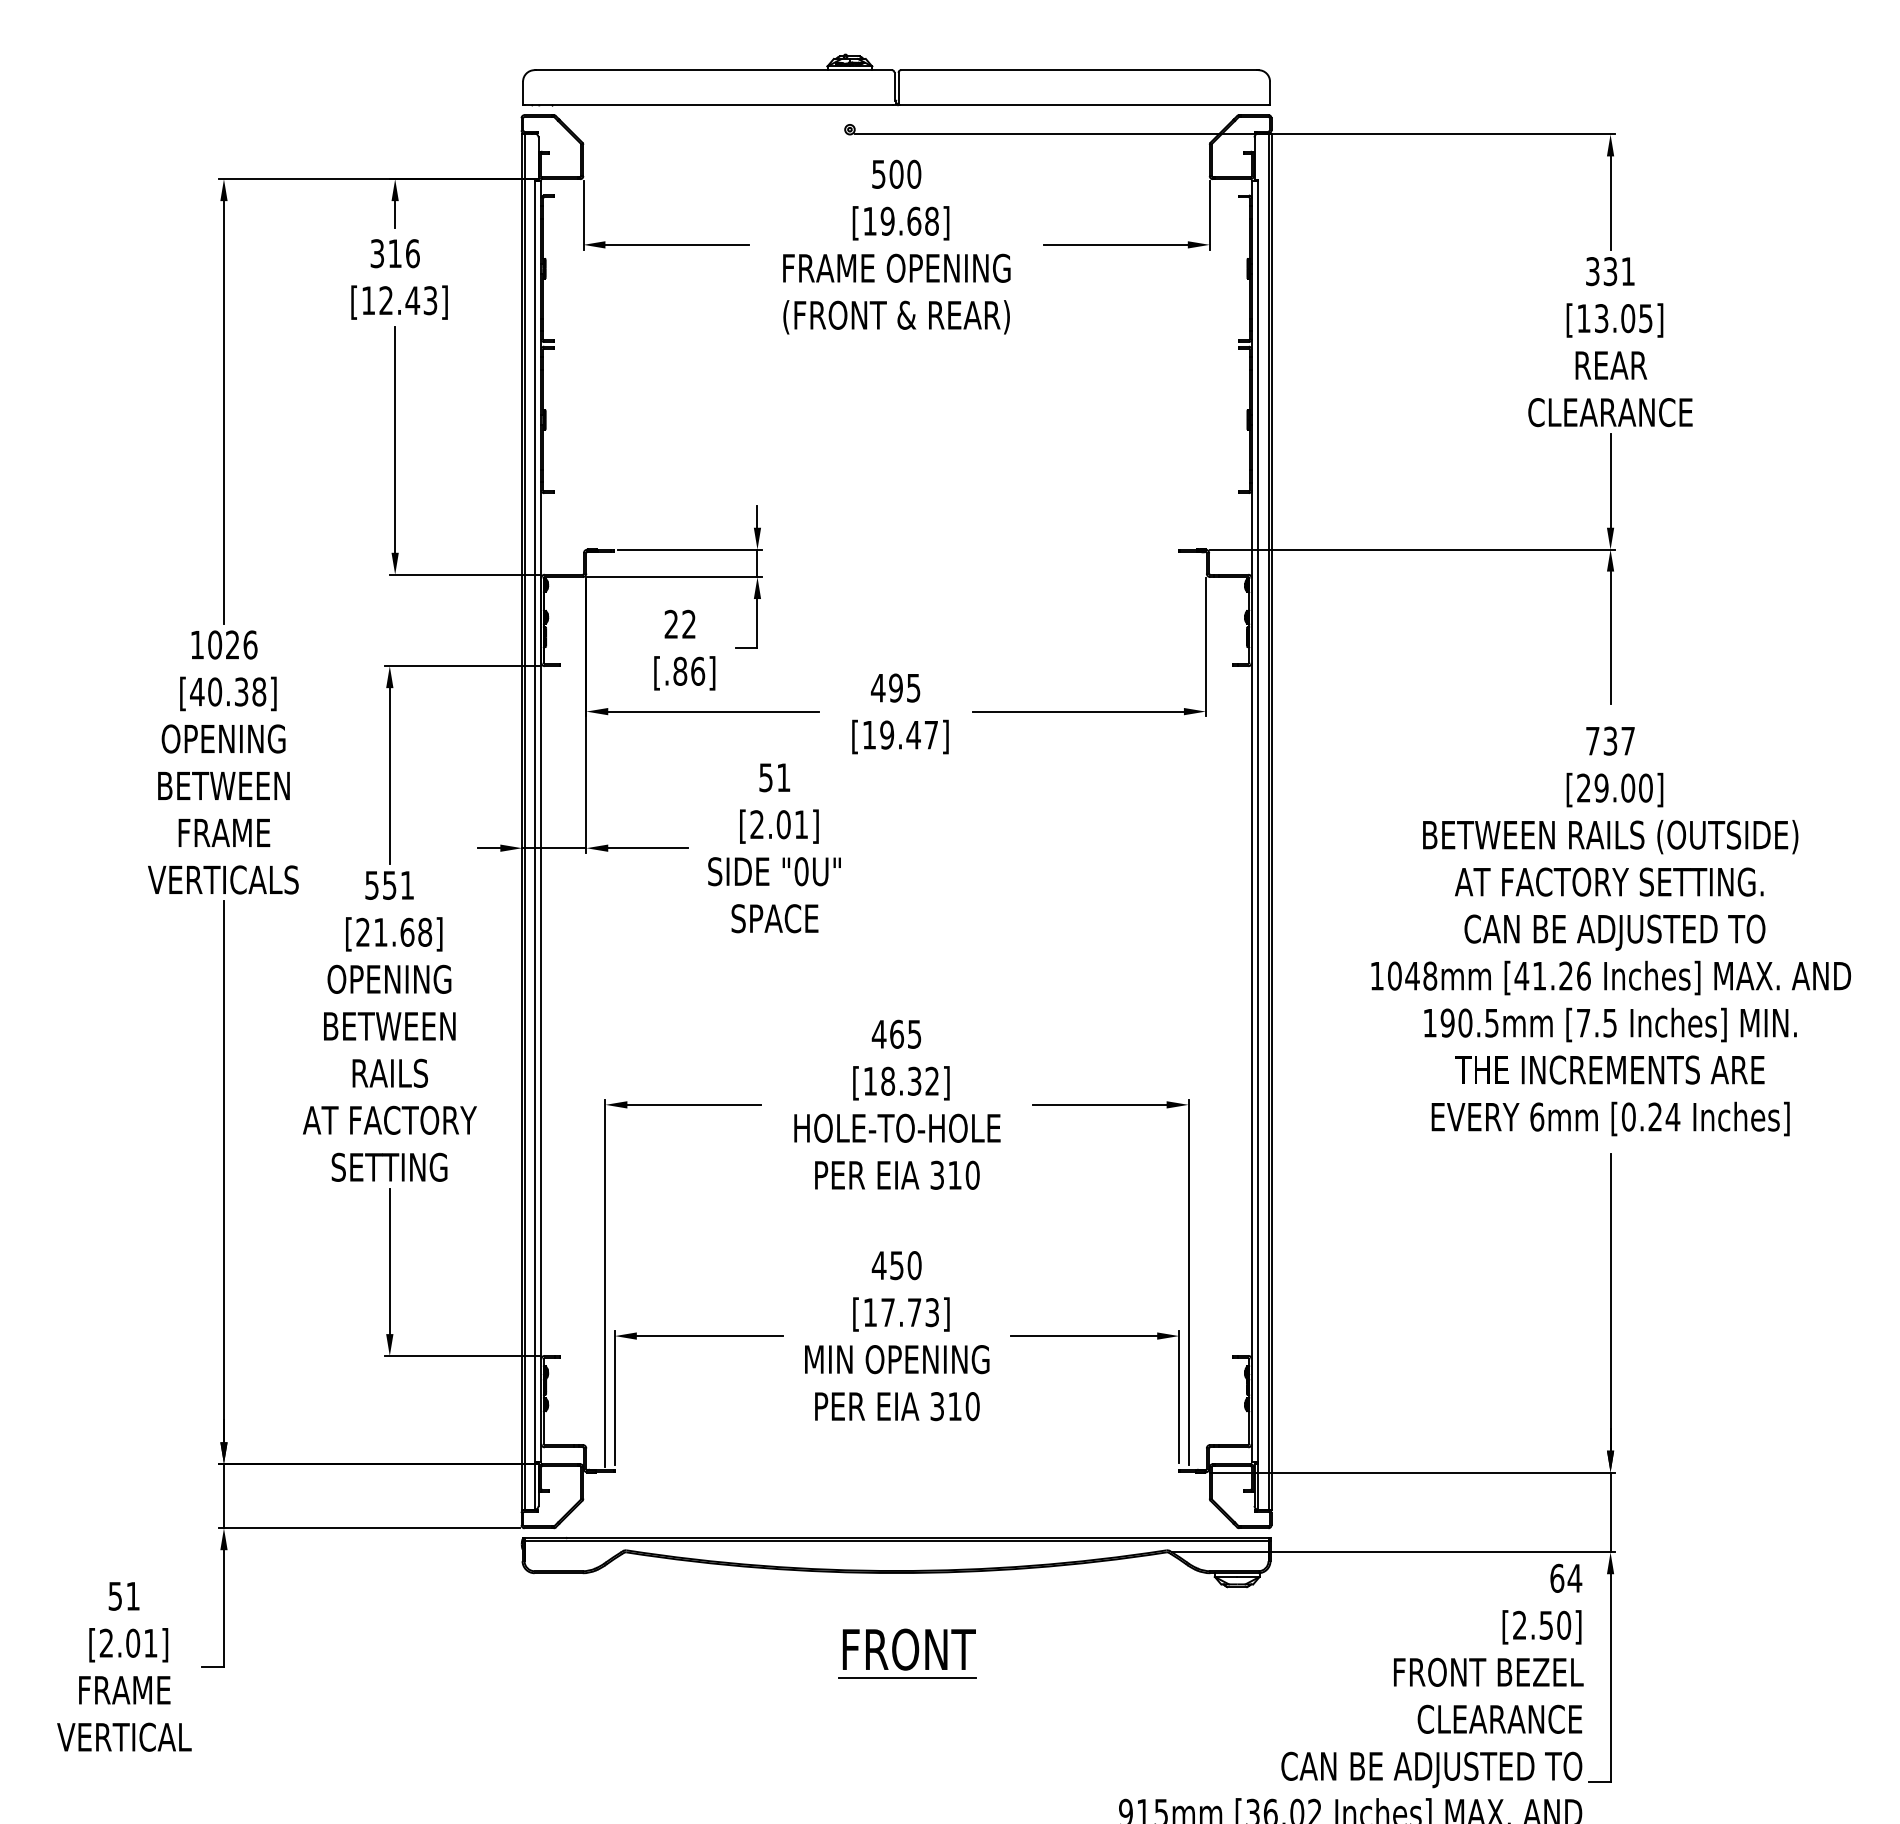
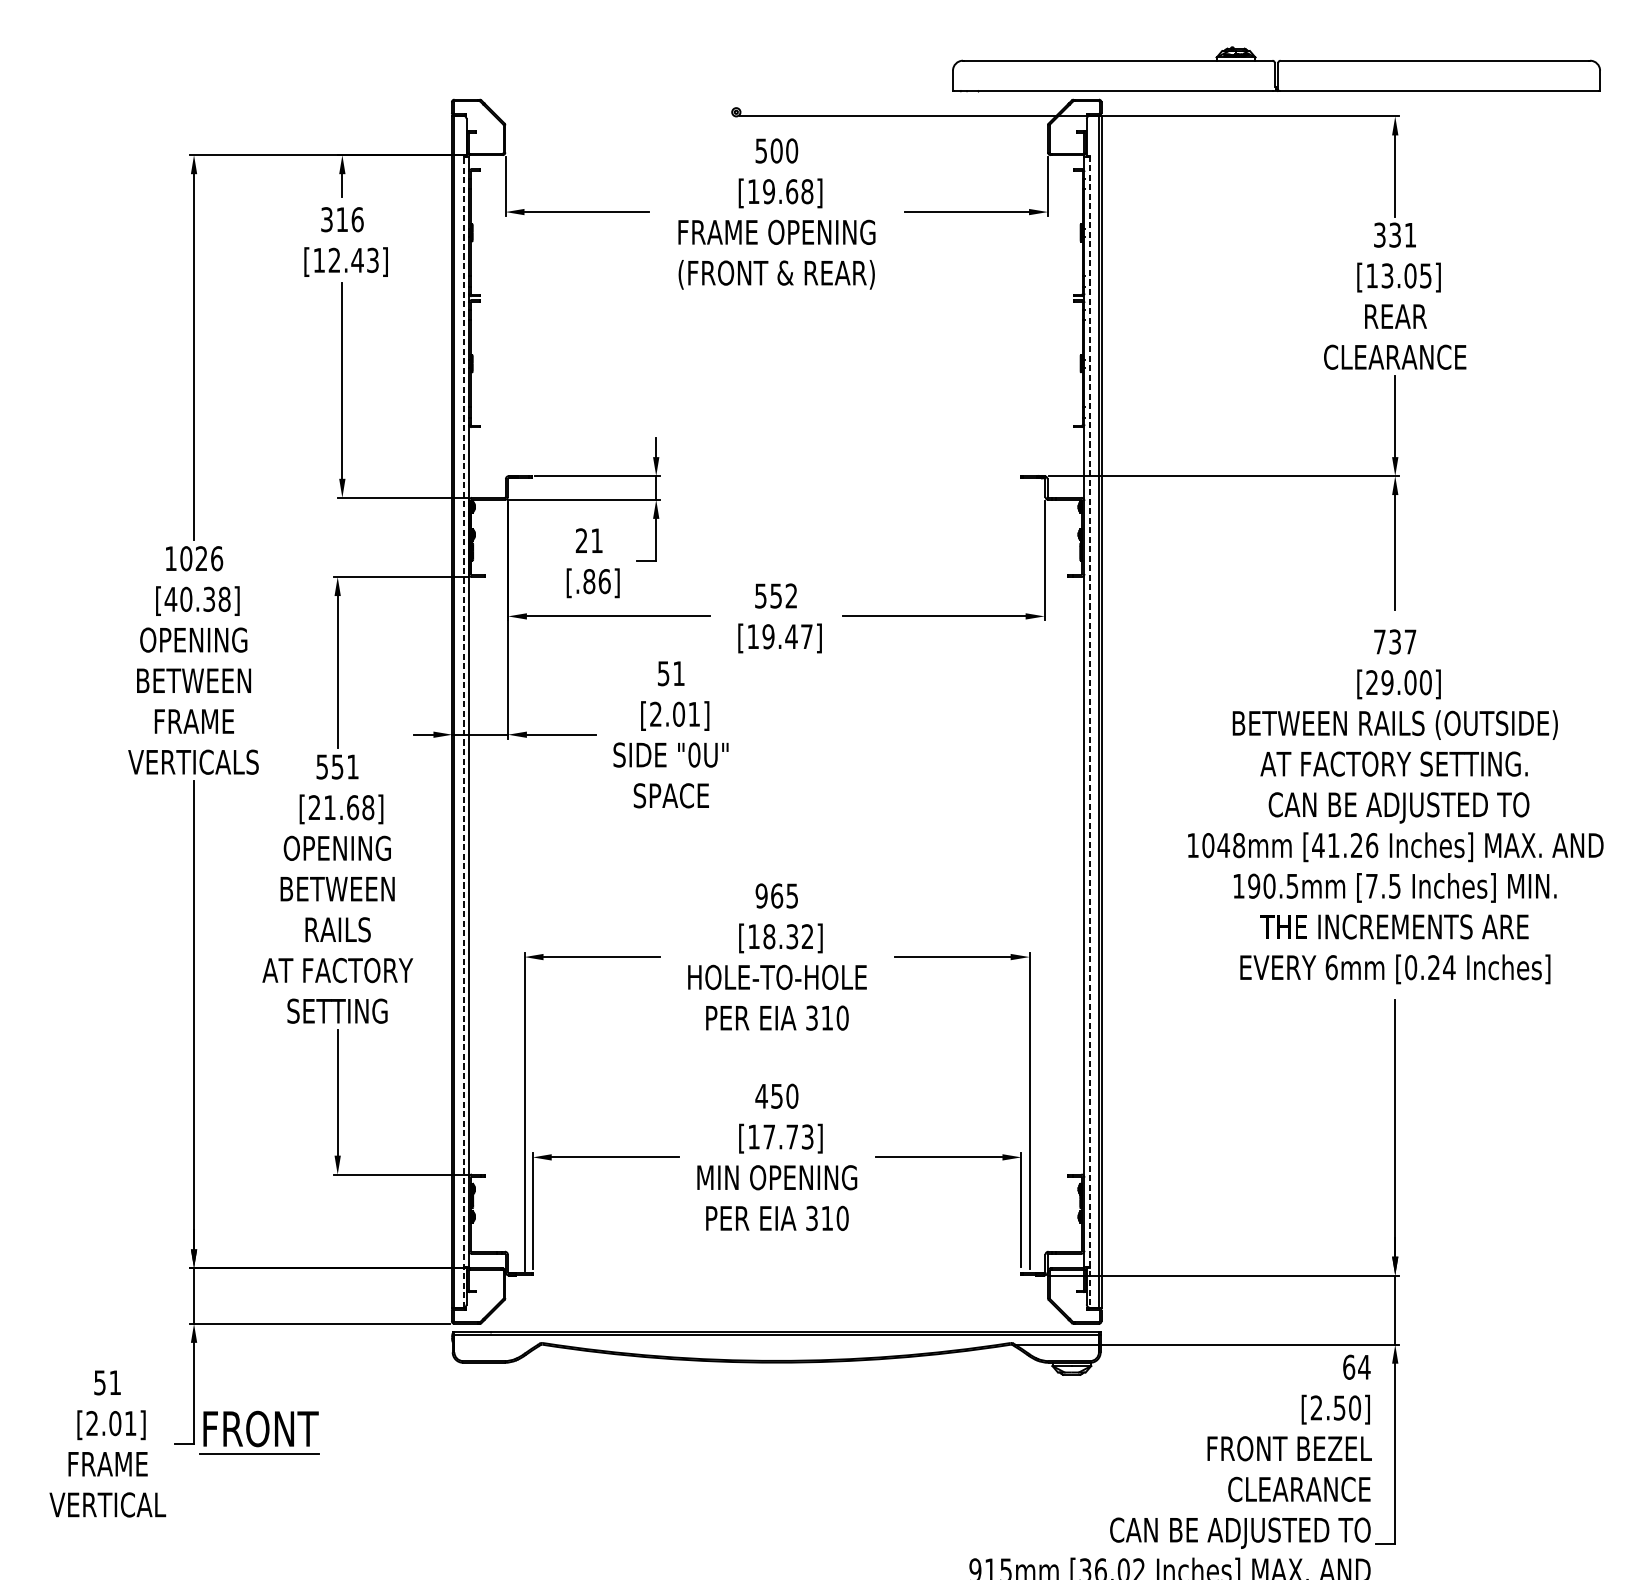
part: (896, 79) -> (1276, 68), moved
text: (688, 623) -> (596, 540), 22 -> 21
text: (895, 687) -> (775, 595), 495 -> 552
line: (535, 844) -> (463, 731), solid -> dashed
line: (1257, 845) -> (1089, 732), solid -> dashed
text: (878, 1033) -> (761, 895), 465 -> 965
part: (907, 1653) -> (259, 1432), moved

